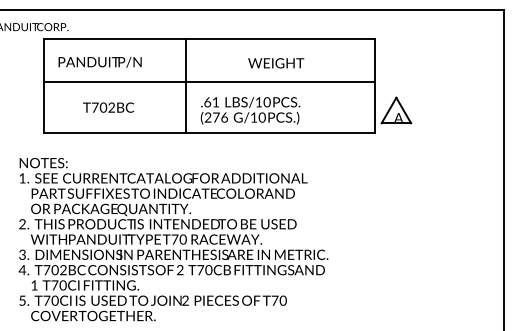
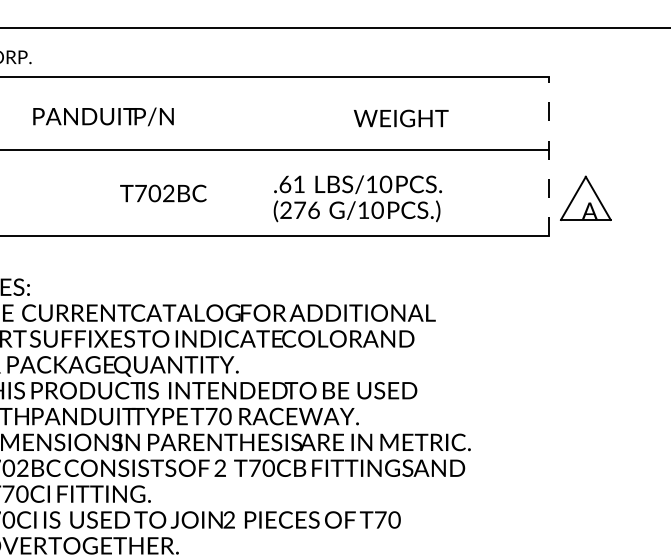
text: (99, 61) -> (102, 115), moved
text: (276, 63) -> (401, 118), moved
line: (185, 85) -> (229, 156), removed
line: (374, 85) -> (548, 156), solid -> dashed
text: (108, 107) -> (163, 193), moved
text: (250, 110) -> (357, 198), moved

